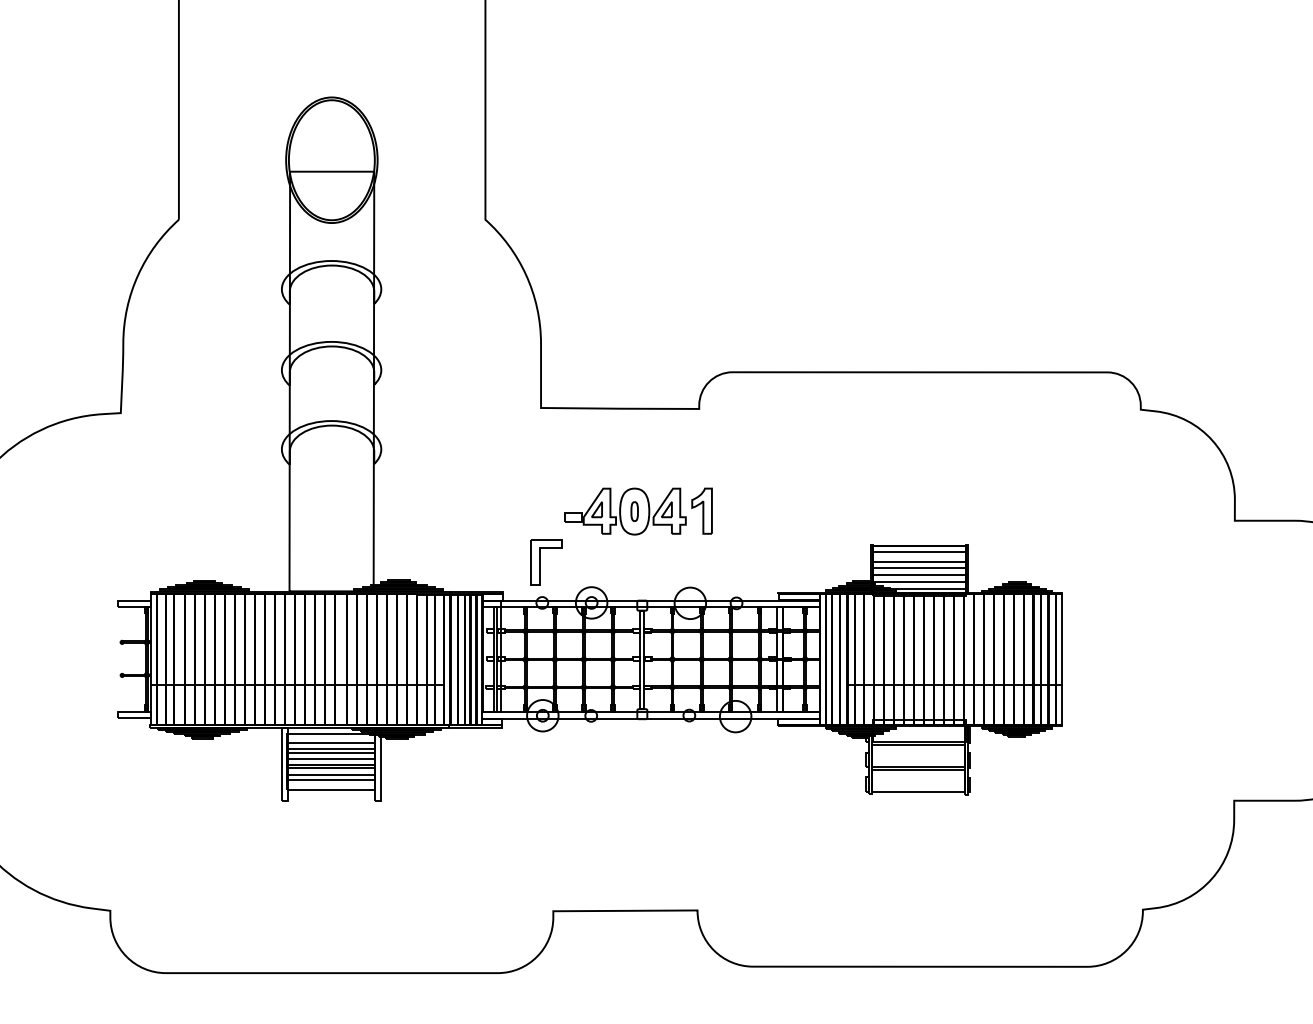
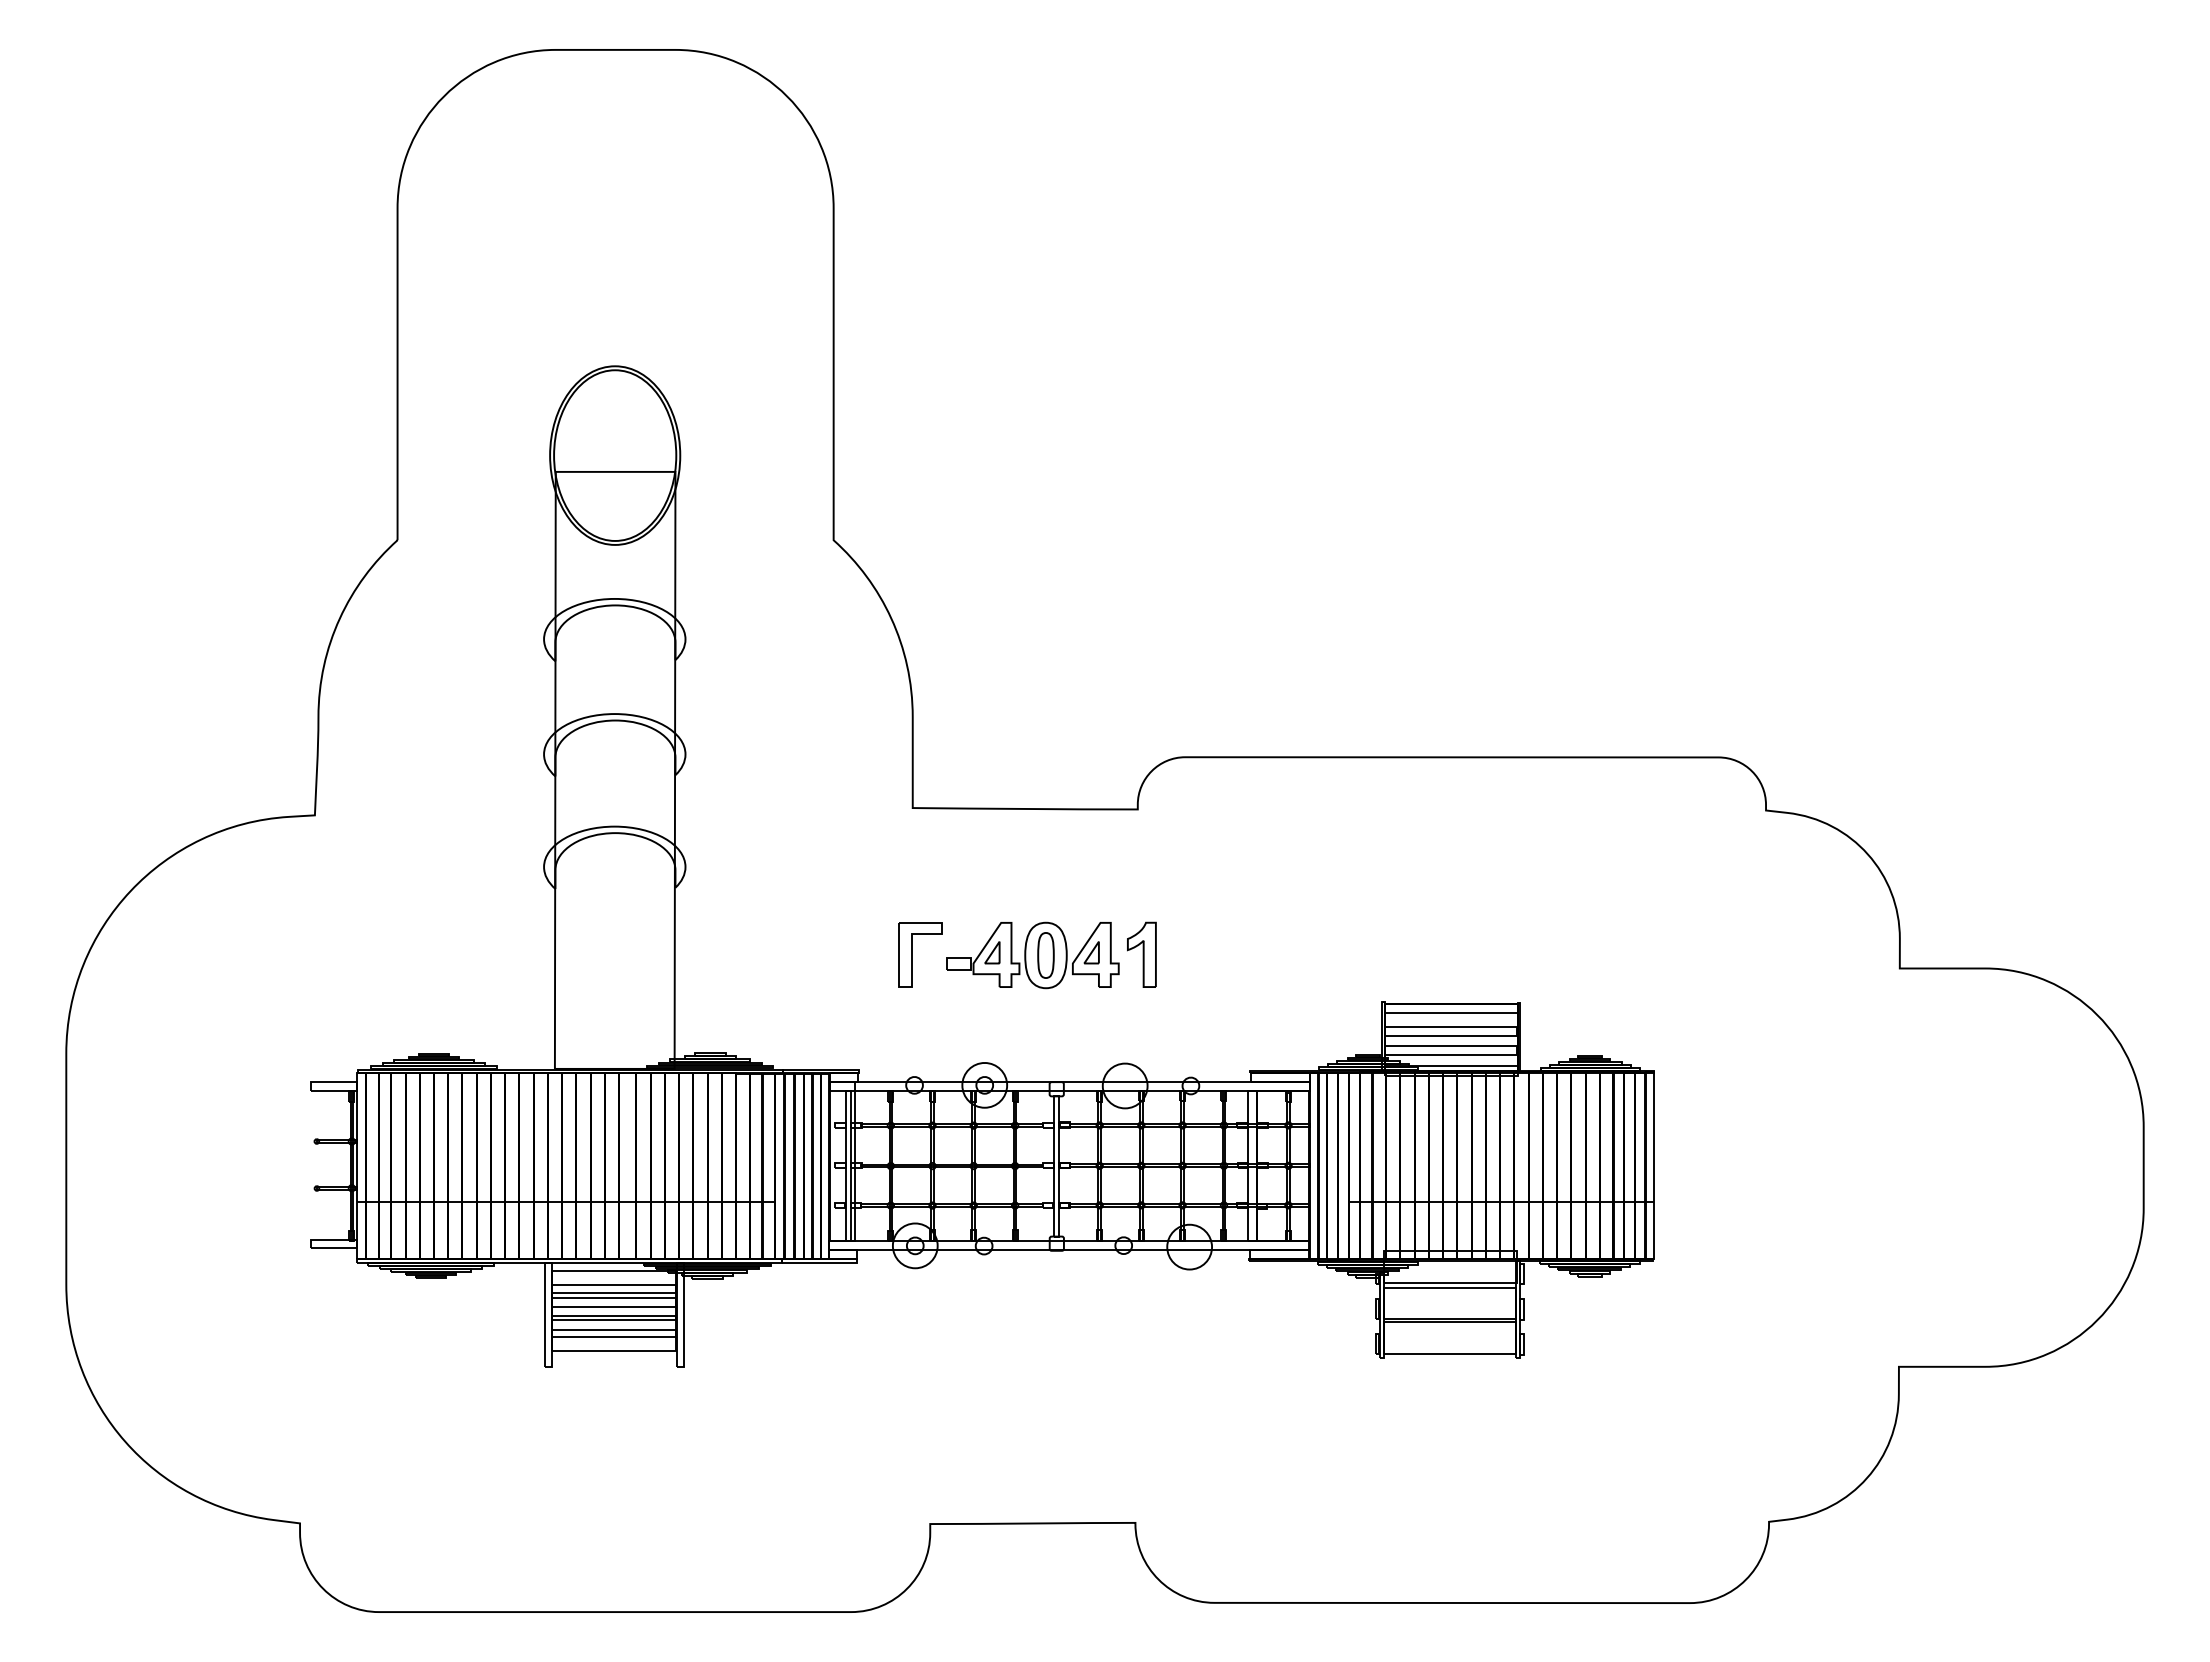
part: (634, 511) -> (1045, 955), size x1.67
part: (540, 562) -> (912, 954), moved

